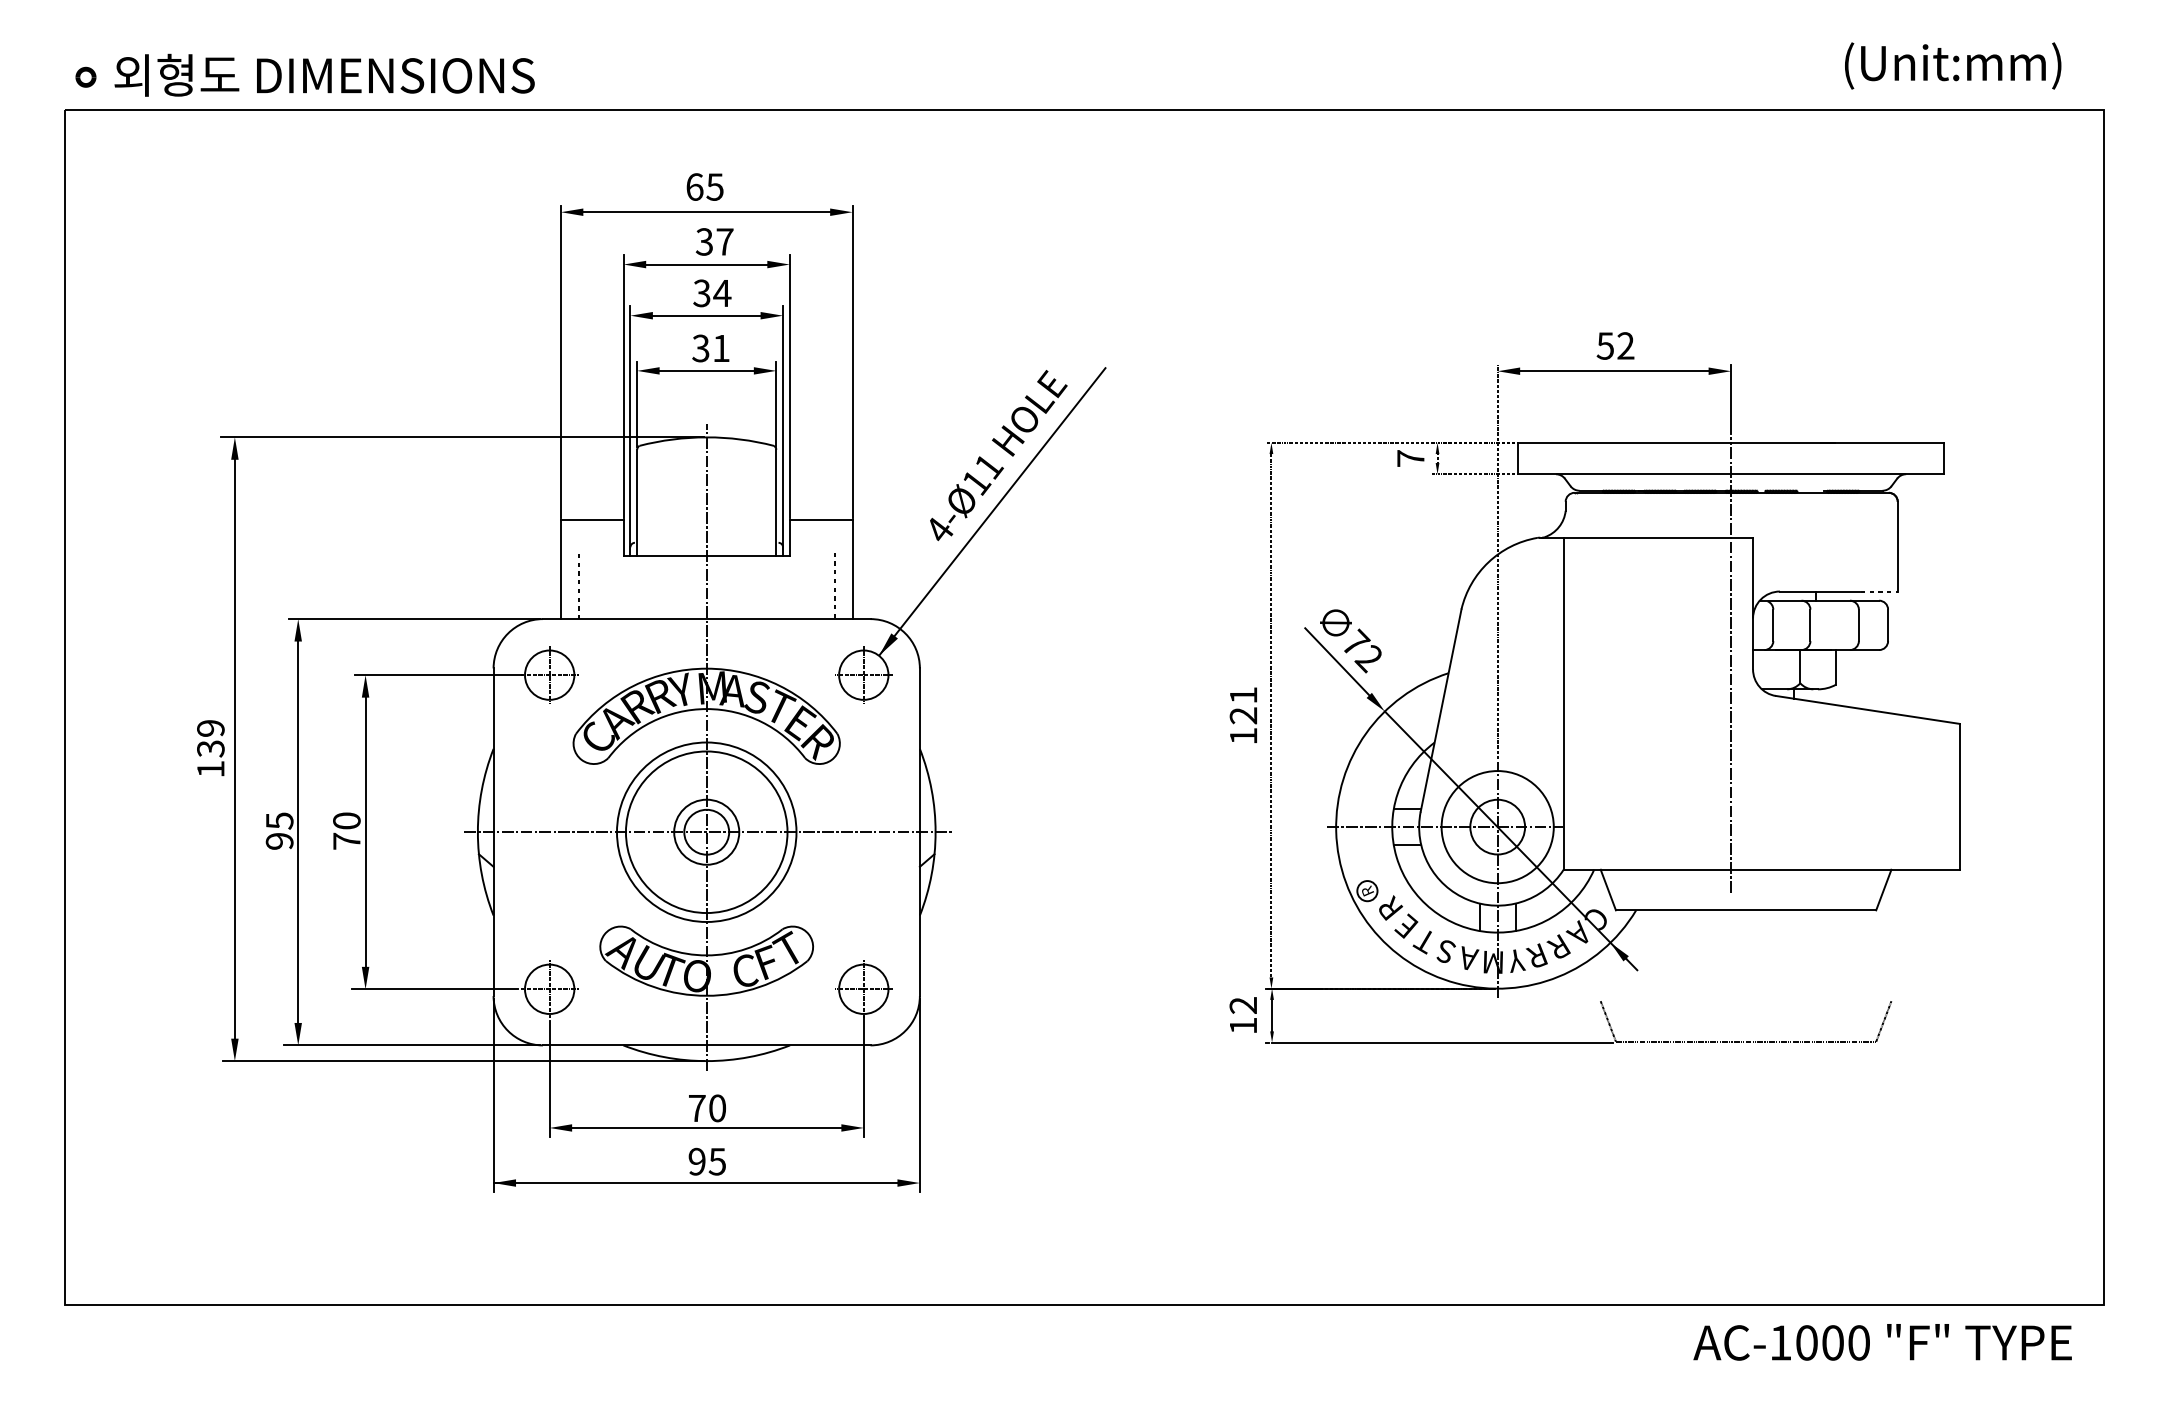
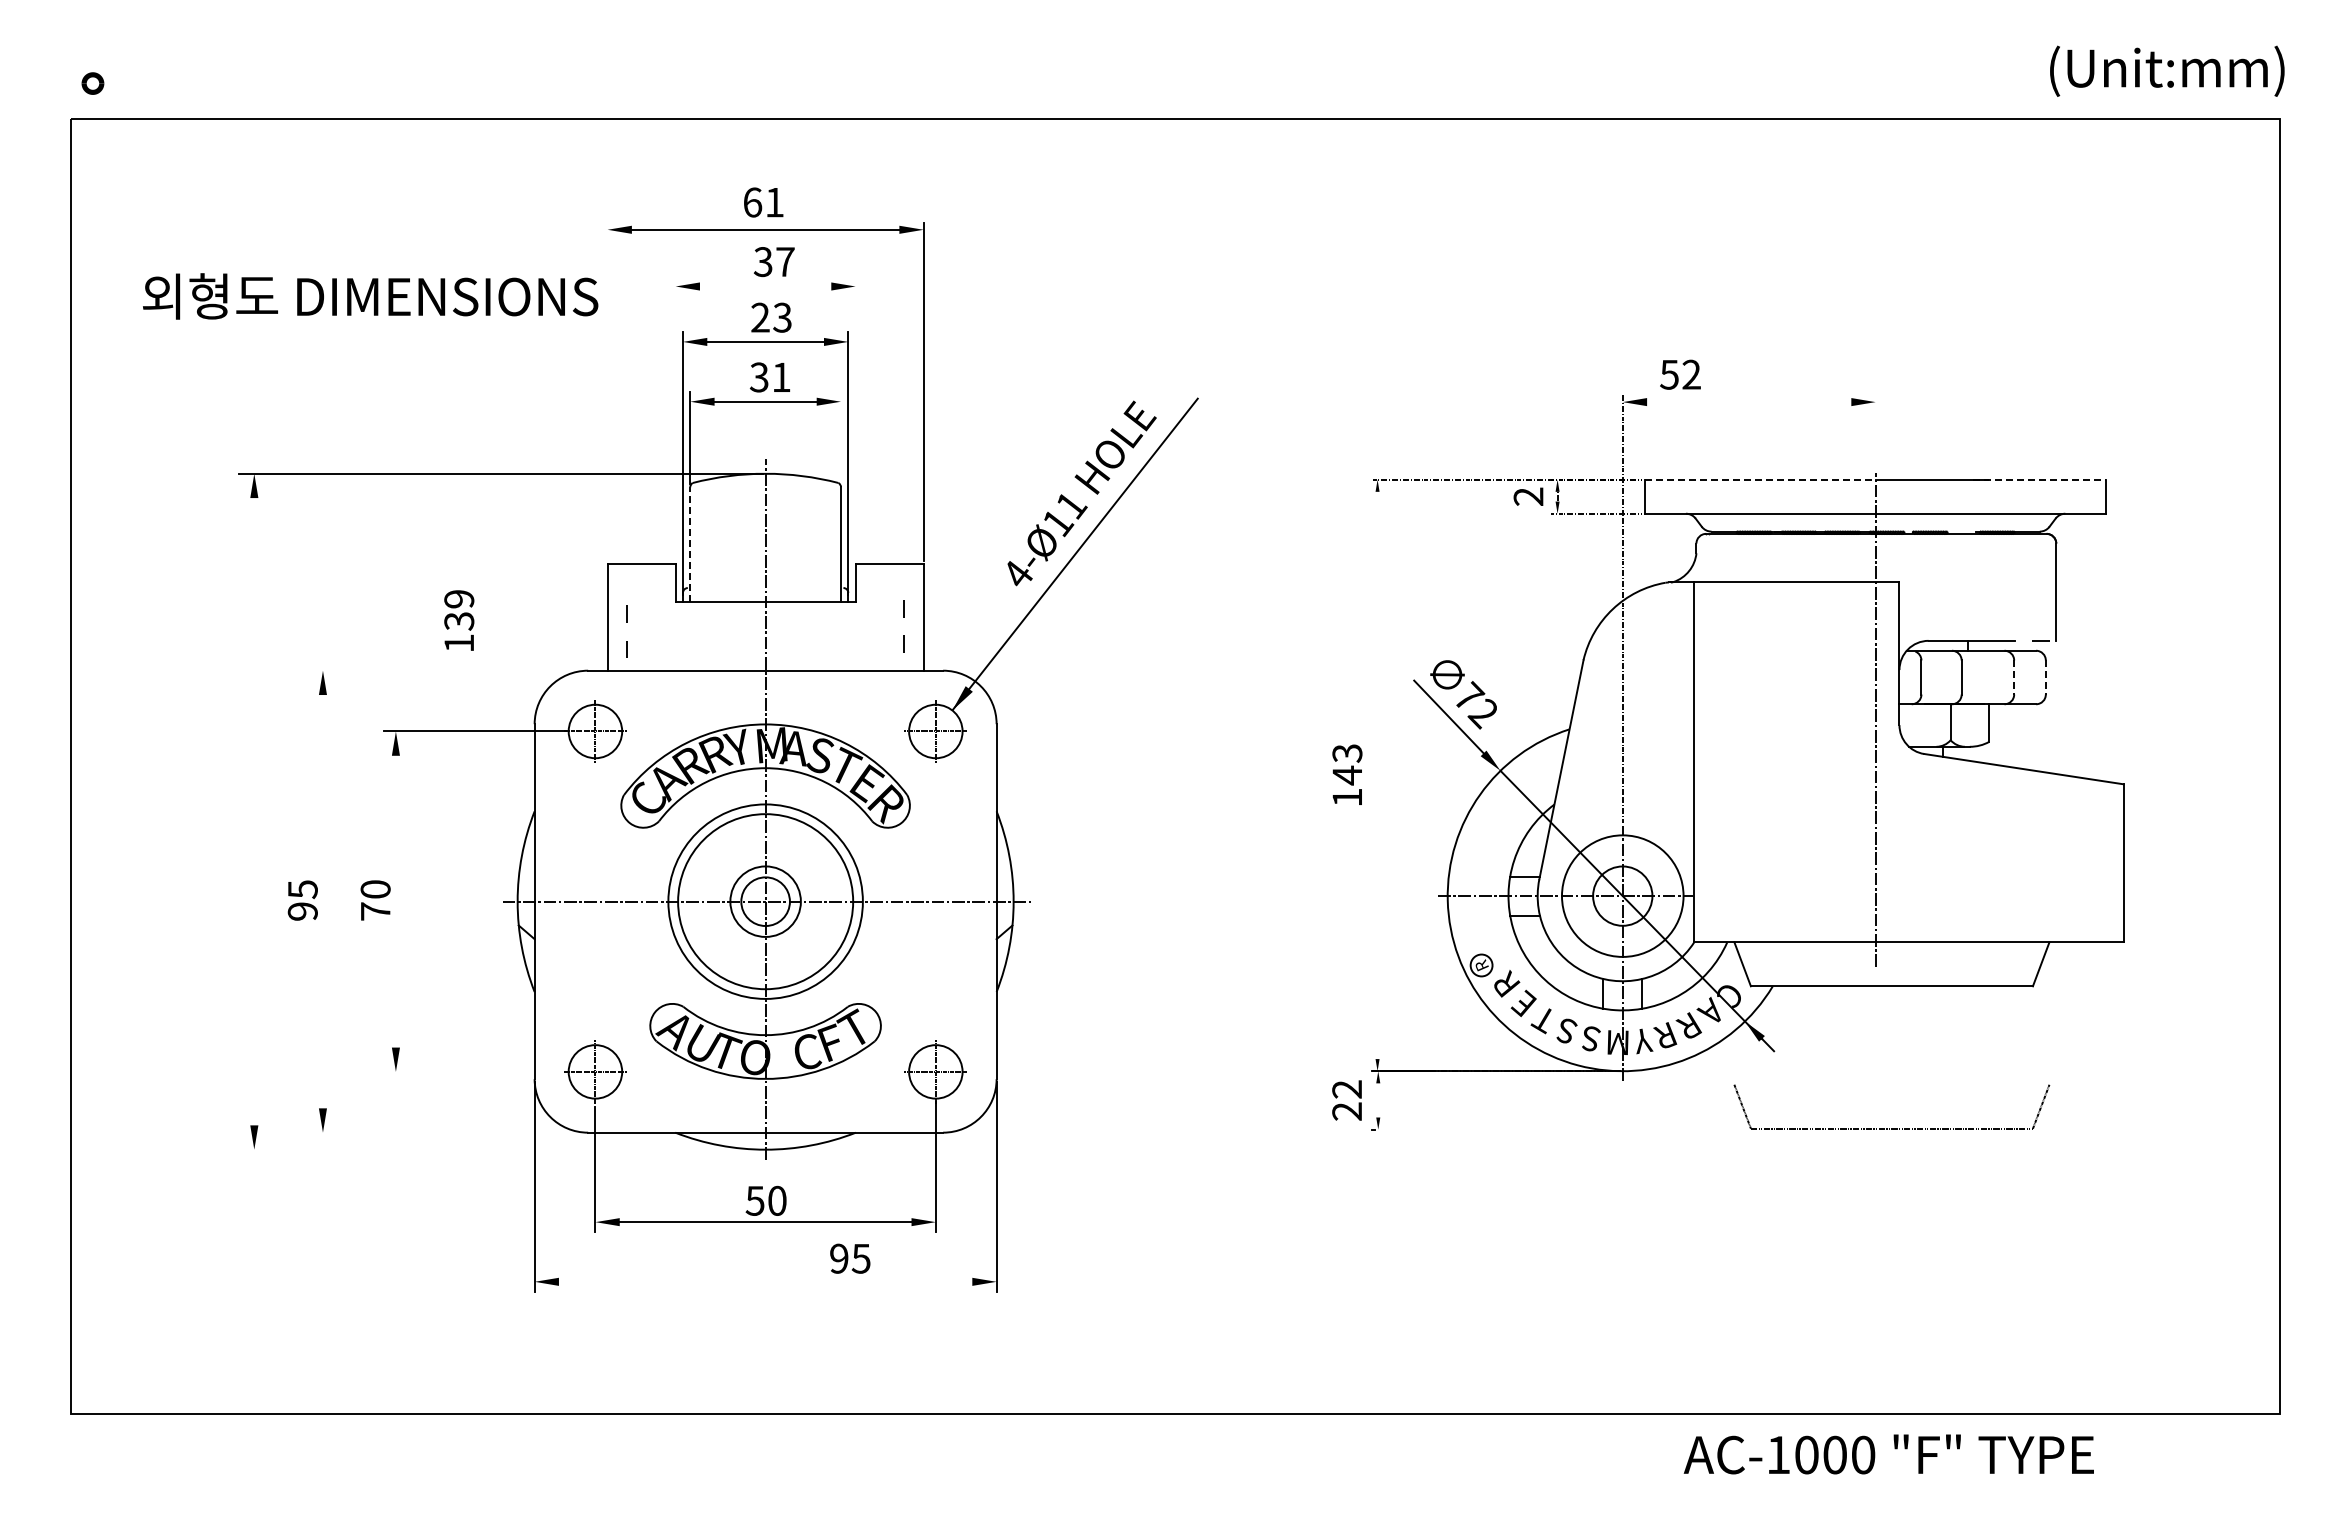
text: (1953, 65) -> (2167, 70), moved
text: (324, 75) -> (370, 296), moved
text: (714, 187) -> (774, 202), 65 -> 61
line: (706, 264) -> (765, 286), removed
text: (712, 293) -> (771, 317), 34 -> 23
text: (1615, 345) -> (1680, 374), moved
line: (560, 361) -> (607, 391), removed
line: (1613, 371) -> (1748, 402), removed
line: (623, 386) -> (675, 418), removed
line: (789, 386) -> (855, 418), removed
line: (1730, 399) -> (1875, 432), removed
line: (776, 403) -> (841, 437), removed
line: (1624, 442) -> (1760, 479), solid -> dashed
line: (1882, 442) -> (2039, 479), solid -> dashed
text: (1410, 458) -> (1528, 496), 7 -> 2
line: (637, 502) -> (690, 544), solid -> dashed
line: (415, 618) -> (449, 670), removed
line: (1859, 626) -> (2014, 678), solid -> dashed
line: (1887, 626) -> (2045, 678), solid -> dashed
text: (1243, 705) -> (1347, 764), 121 -> 143
line: (1271, 715) -> (1377, 775), removed
text: (211, 748) -> (459, 620), moved
line: (235, 749) -> (254, 811), removed
line: (297, 832) -> (322, 901), removed
line: (365, 832) -> (395, 901), removed
text: (1469, 958) -> (1592, 1038), A -> S
line: (434, 988) -> (470, 1071), removed
line: (1272, 1015) -> (1378, 1100), removed
text: (1242, 1025) -> (1346, 1111), 12 -> 22
line: (1442, 1042) -> (1562, 1129), removed
line: (412, 1045) -> (446, 1132), removed
line: (462, 1060) -> (501, 1149), removed
text: (696, 1107) -> (754, 1200), 70 -> 50
text: (707, 1161) -> (850, 1258), moved
line: (701, 1182) -> (759, 1281), removed
text: (1882, 1342) -> (1888, 1454), moved

